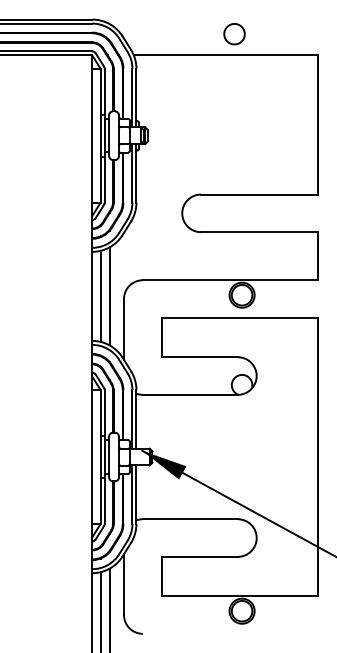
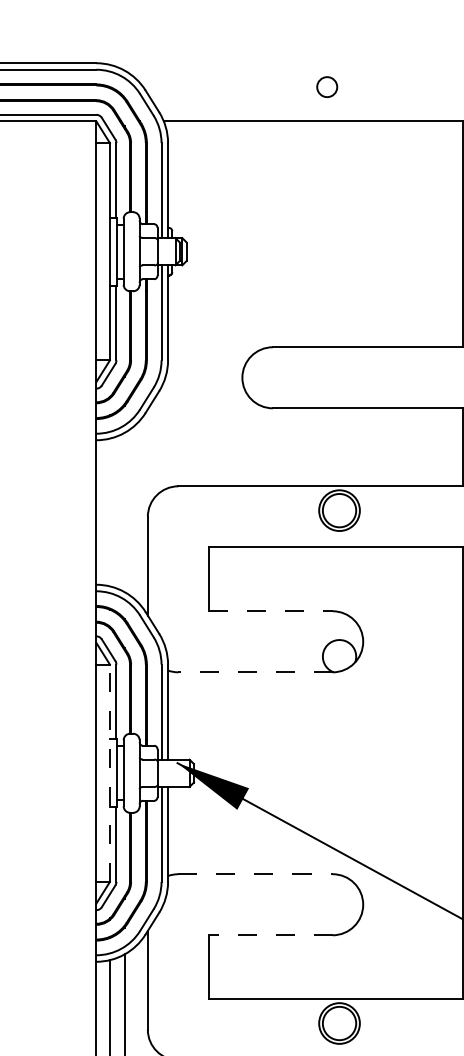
circle: (234, 34) -> (327, 87), size x0.6
line: (100, 295) -> (109, 511), removed
line: (109, 296) -> (124, 512), removed
line: (200, 357) -> (272, 611), solid -> dashed
line: (190, 394) -> (255, 671), solid -> dashed
line: (100, 457) -> (109, 774), solid -> dashed
line: (190, 519) -> (255, 874), solid -> dashed
line: (199, 556) -> (270, 934), solid -> dashed

